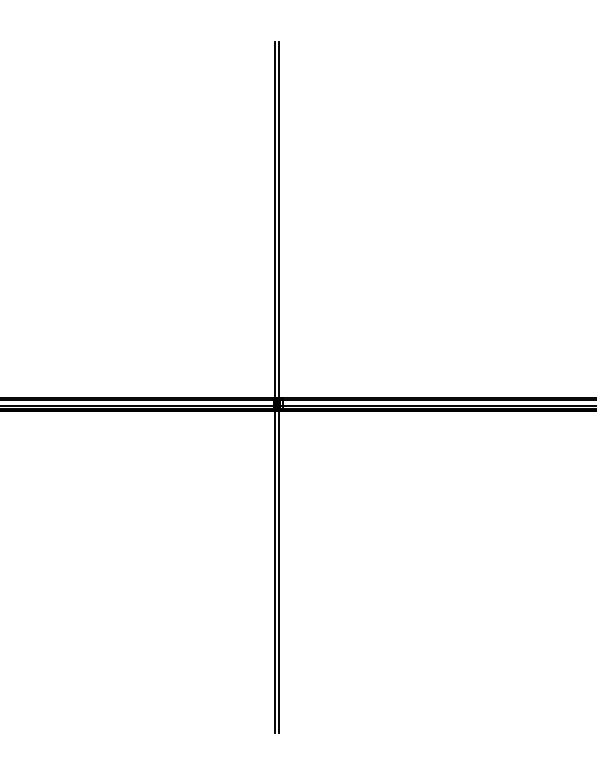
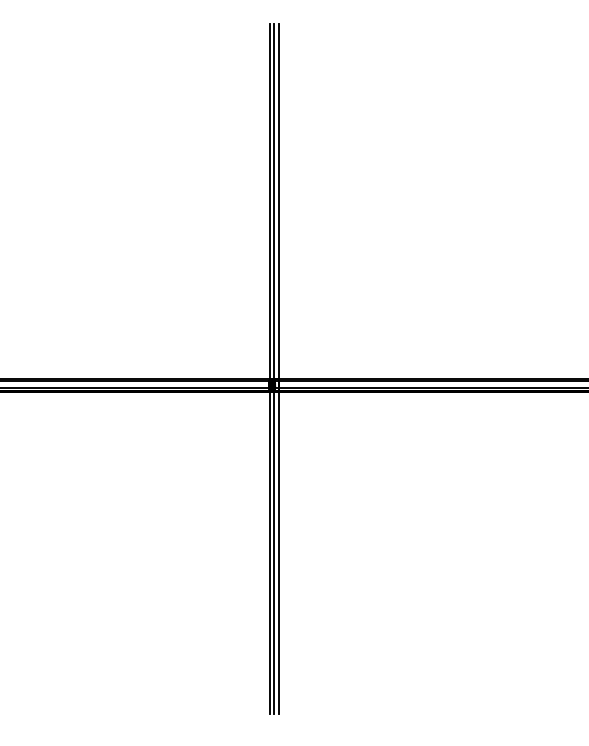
line: (283, 387) -> (278, 368), added

